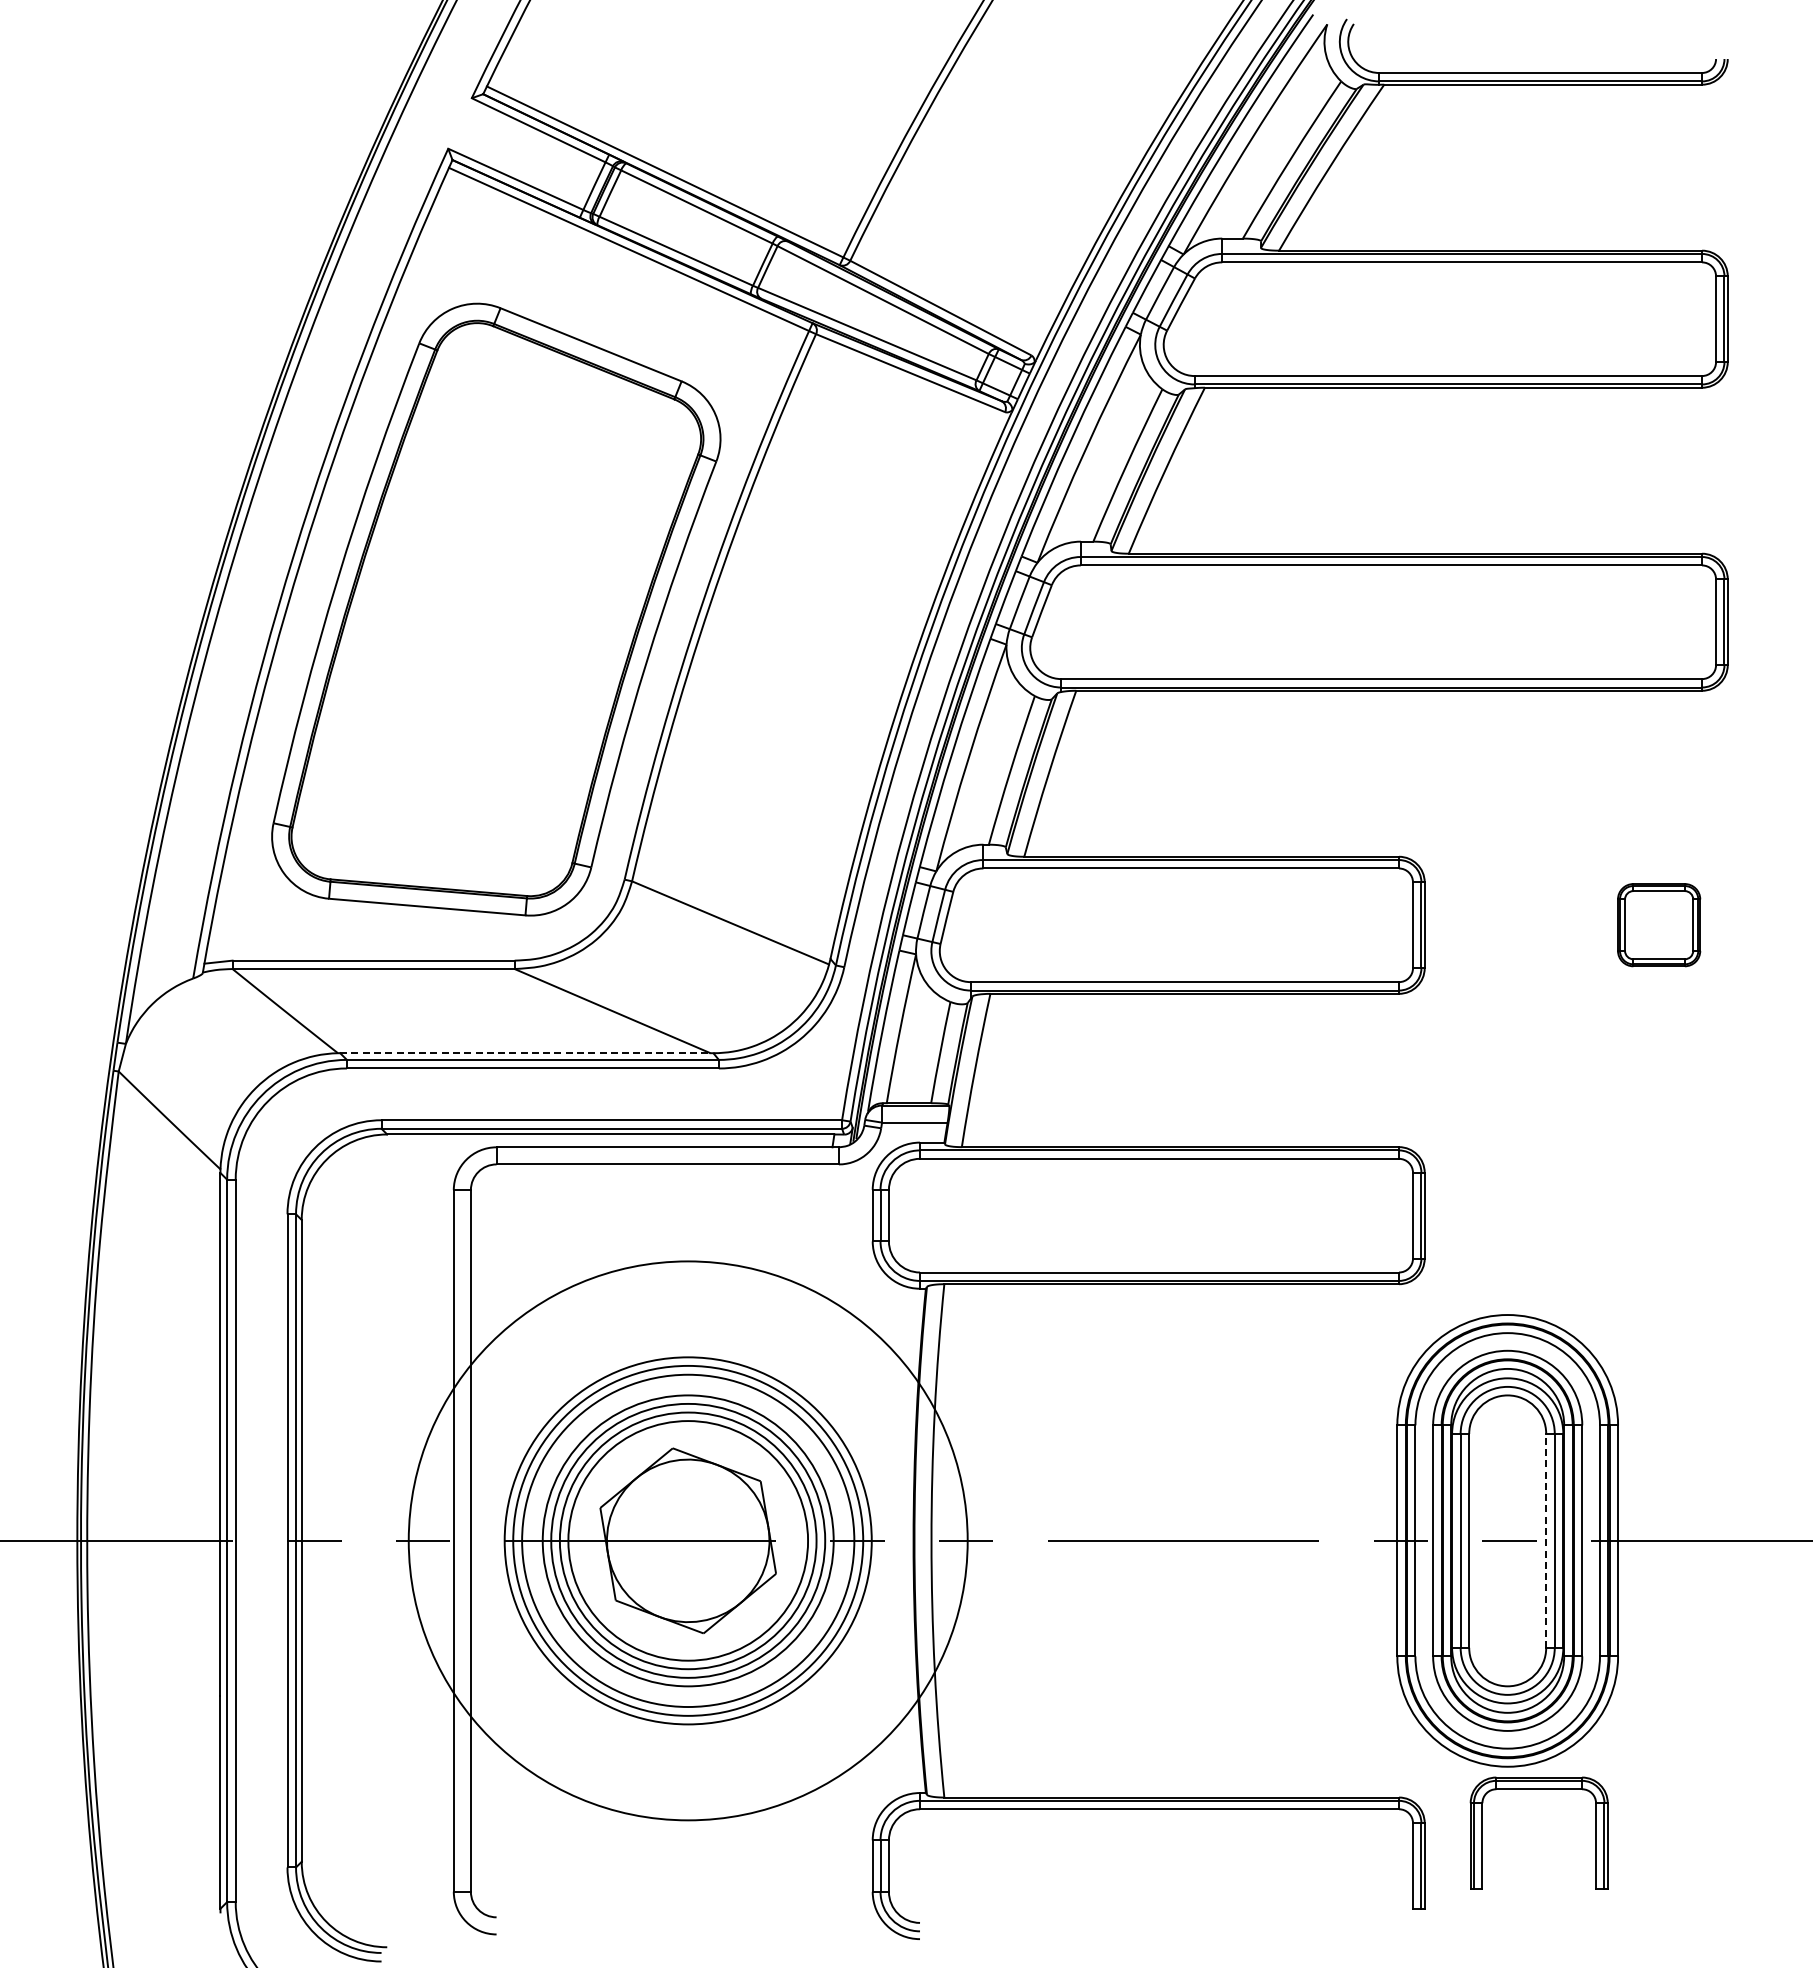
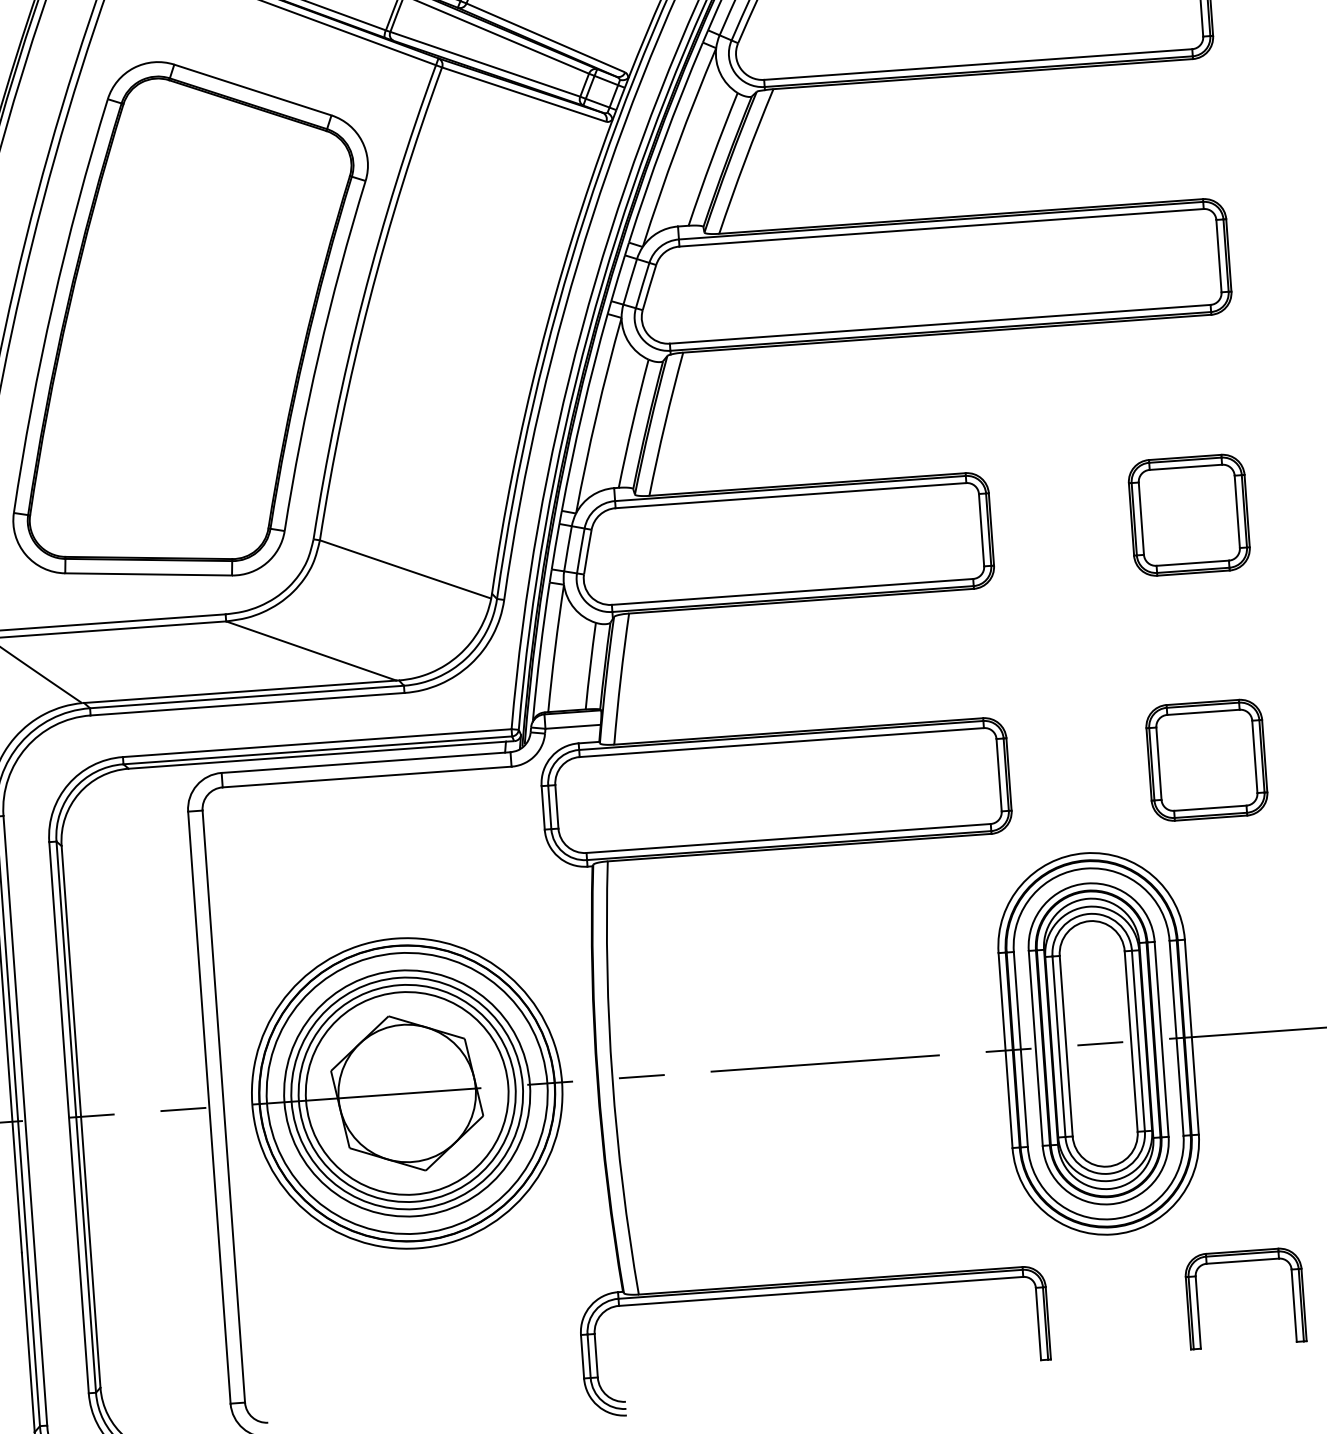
part: (1658, 924) -> (1188, 514), size x1.67
line: (525, 1053) -> (240, 692), dashed -> solid
part: (1658, 1215) -> (1206, 760), added
circle: (687, 1540) -> (406, 1093), size x0.62
line: (1546, 1540) -> (1131, 1041), dashed -> solid
part: (1538, 1789) -> (1242, 1261), moved

